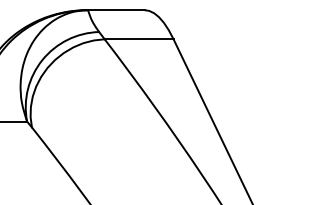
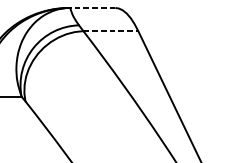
line: (115, 10) -> (92, 8), solid -> dashed
line: (139, 39) -> (111, 31), solid -> dashed

